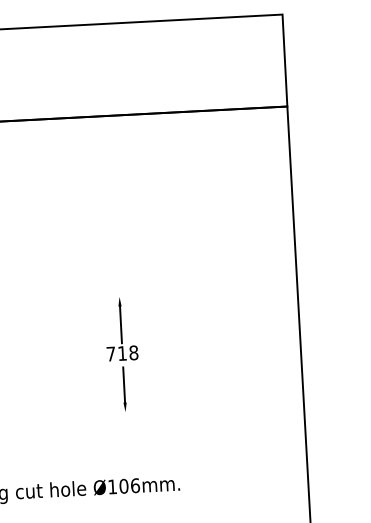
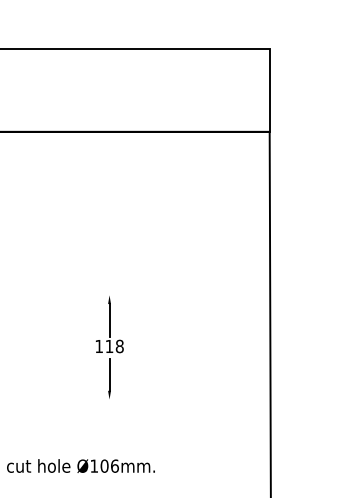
text: (110, 354) -> (98, 346), 718 -> 118

